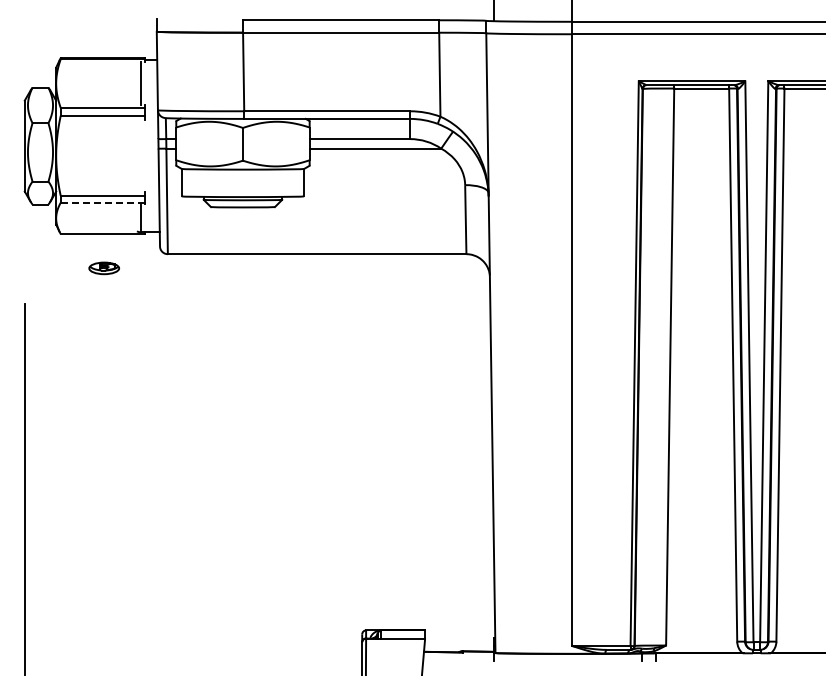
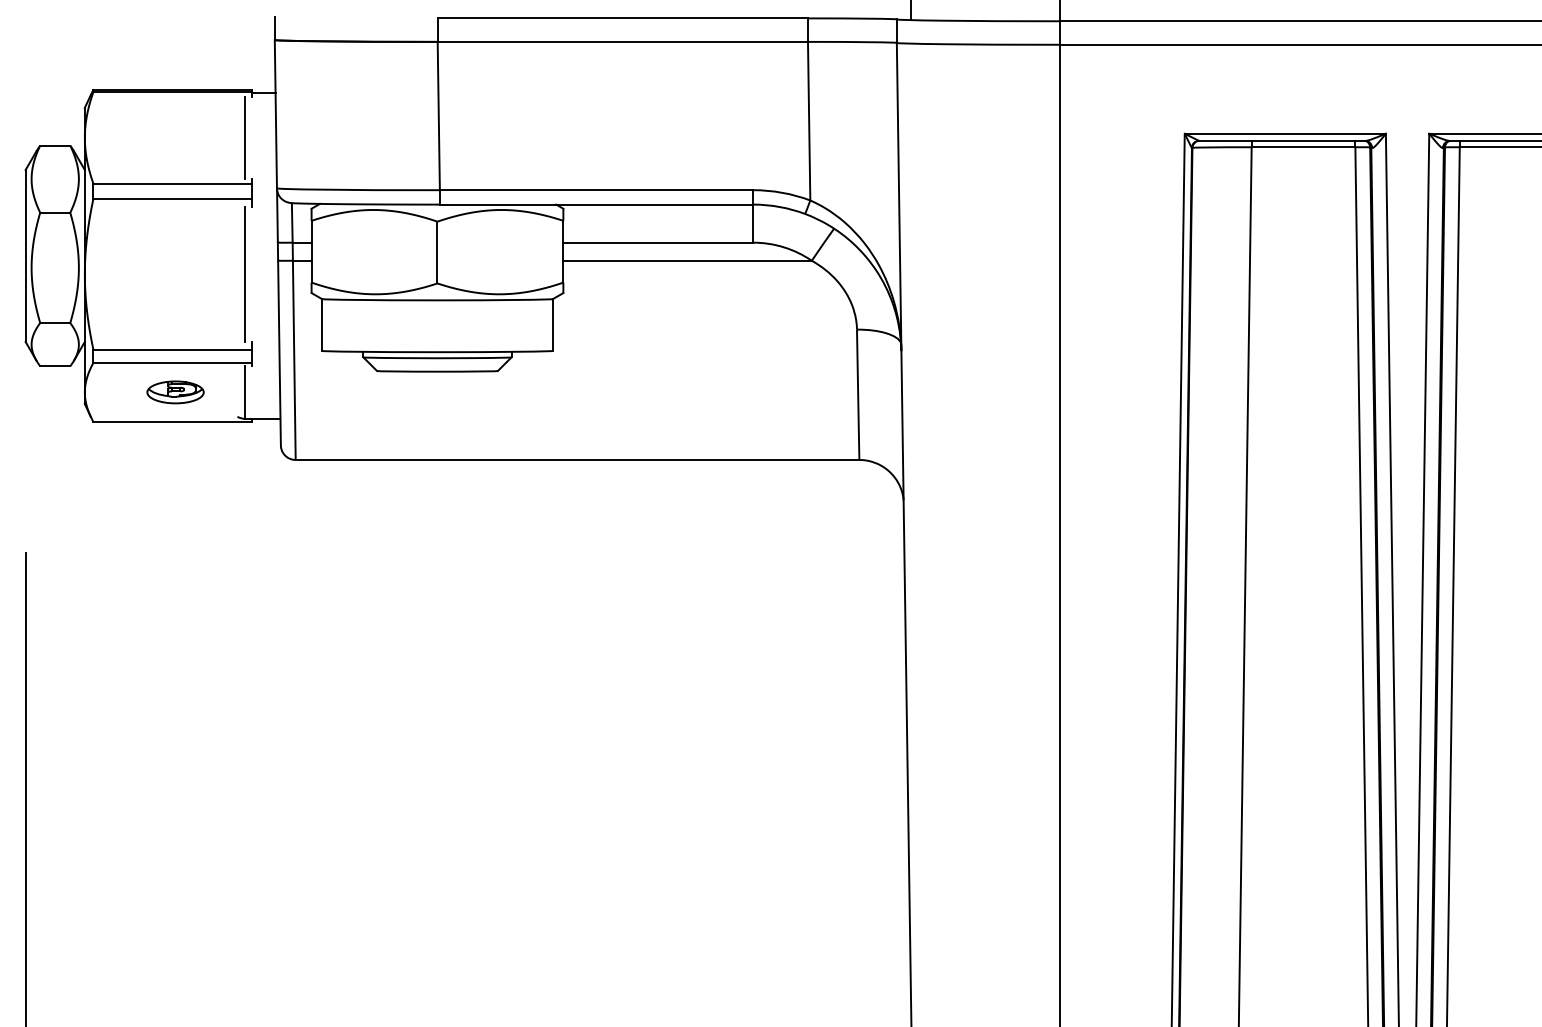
line: (141, 155) -> (245, 273), added
line: (102, 202) -> (172, 362), dashed -> solid
part: (103, 268) -> (174, 392), moved

